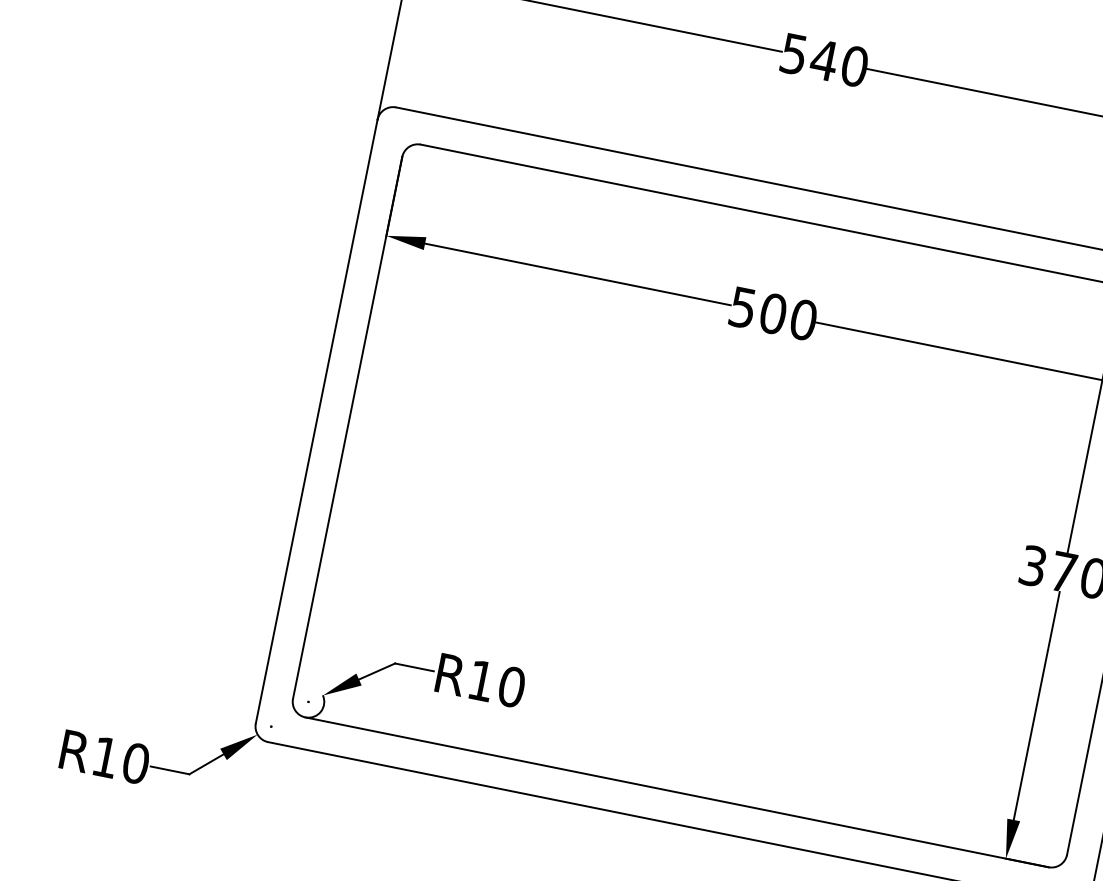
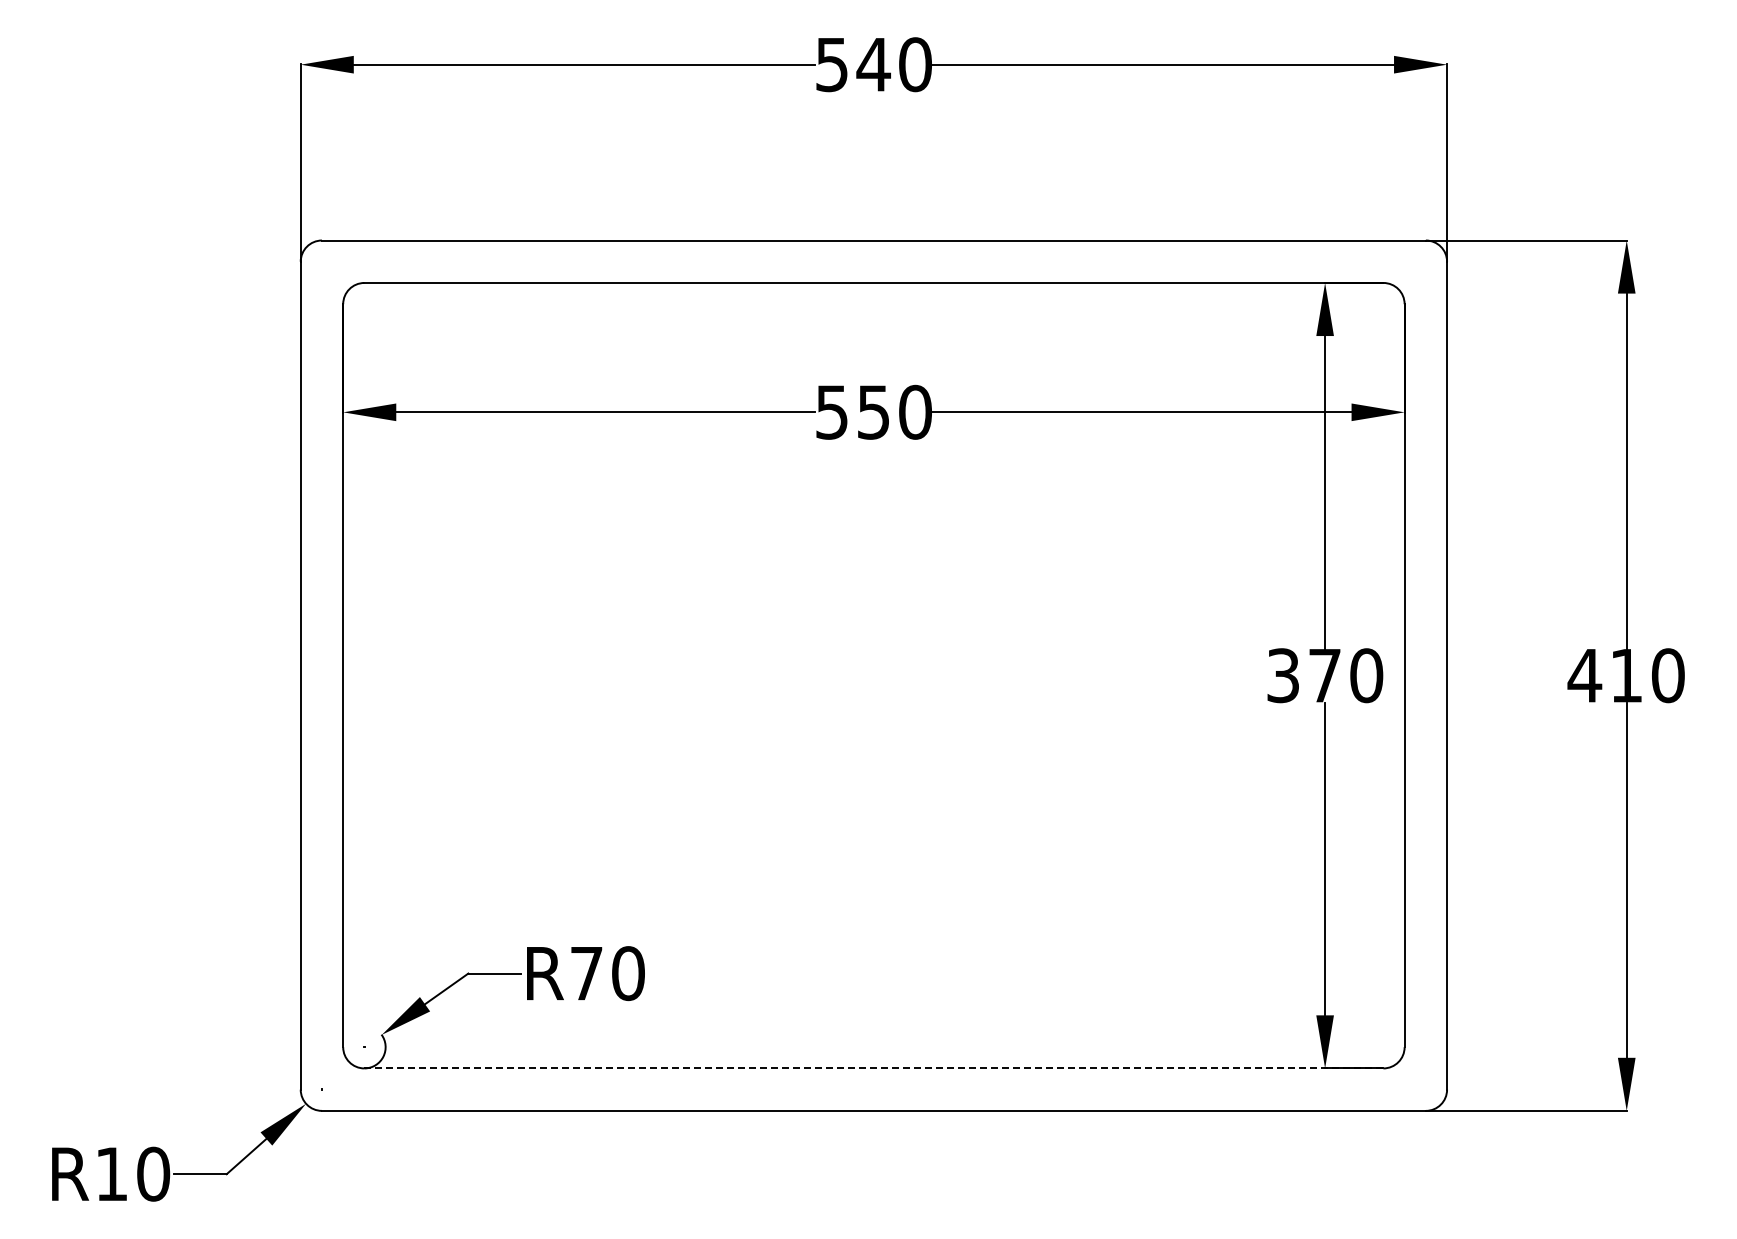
text: (773, 313) -> (873, 411), 500 -> 550
text: (481, 680) -> (586, 973), R10 -> R70
line: (676, 792) -> (873, 1068), solid -> dashed

